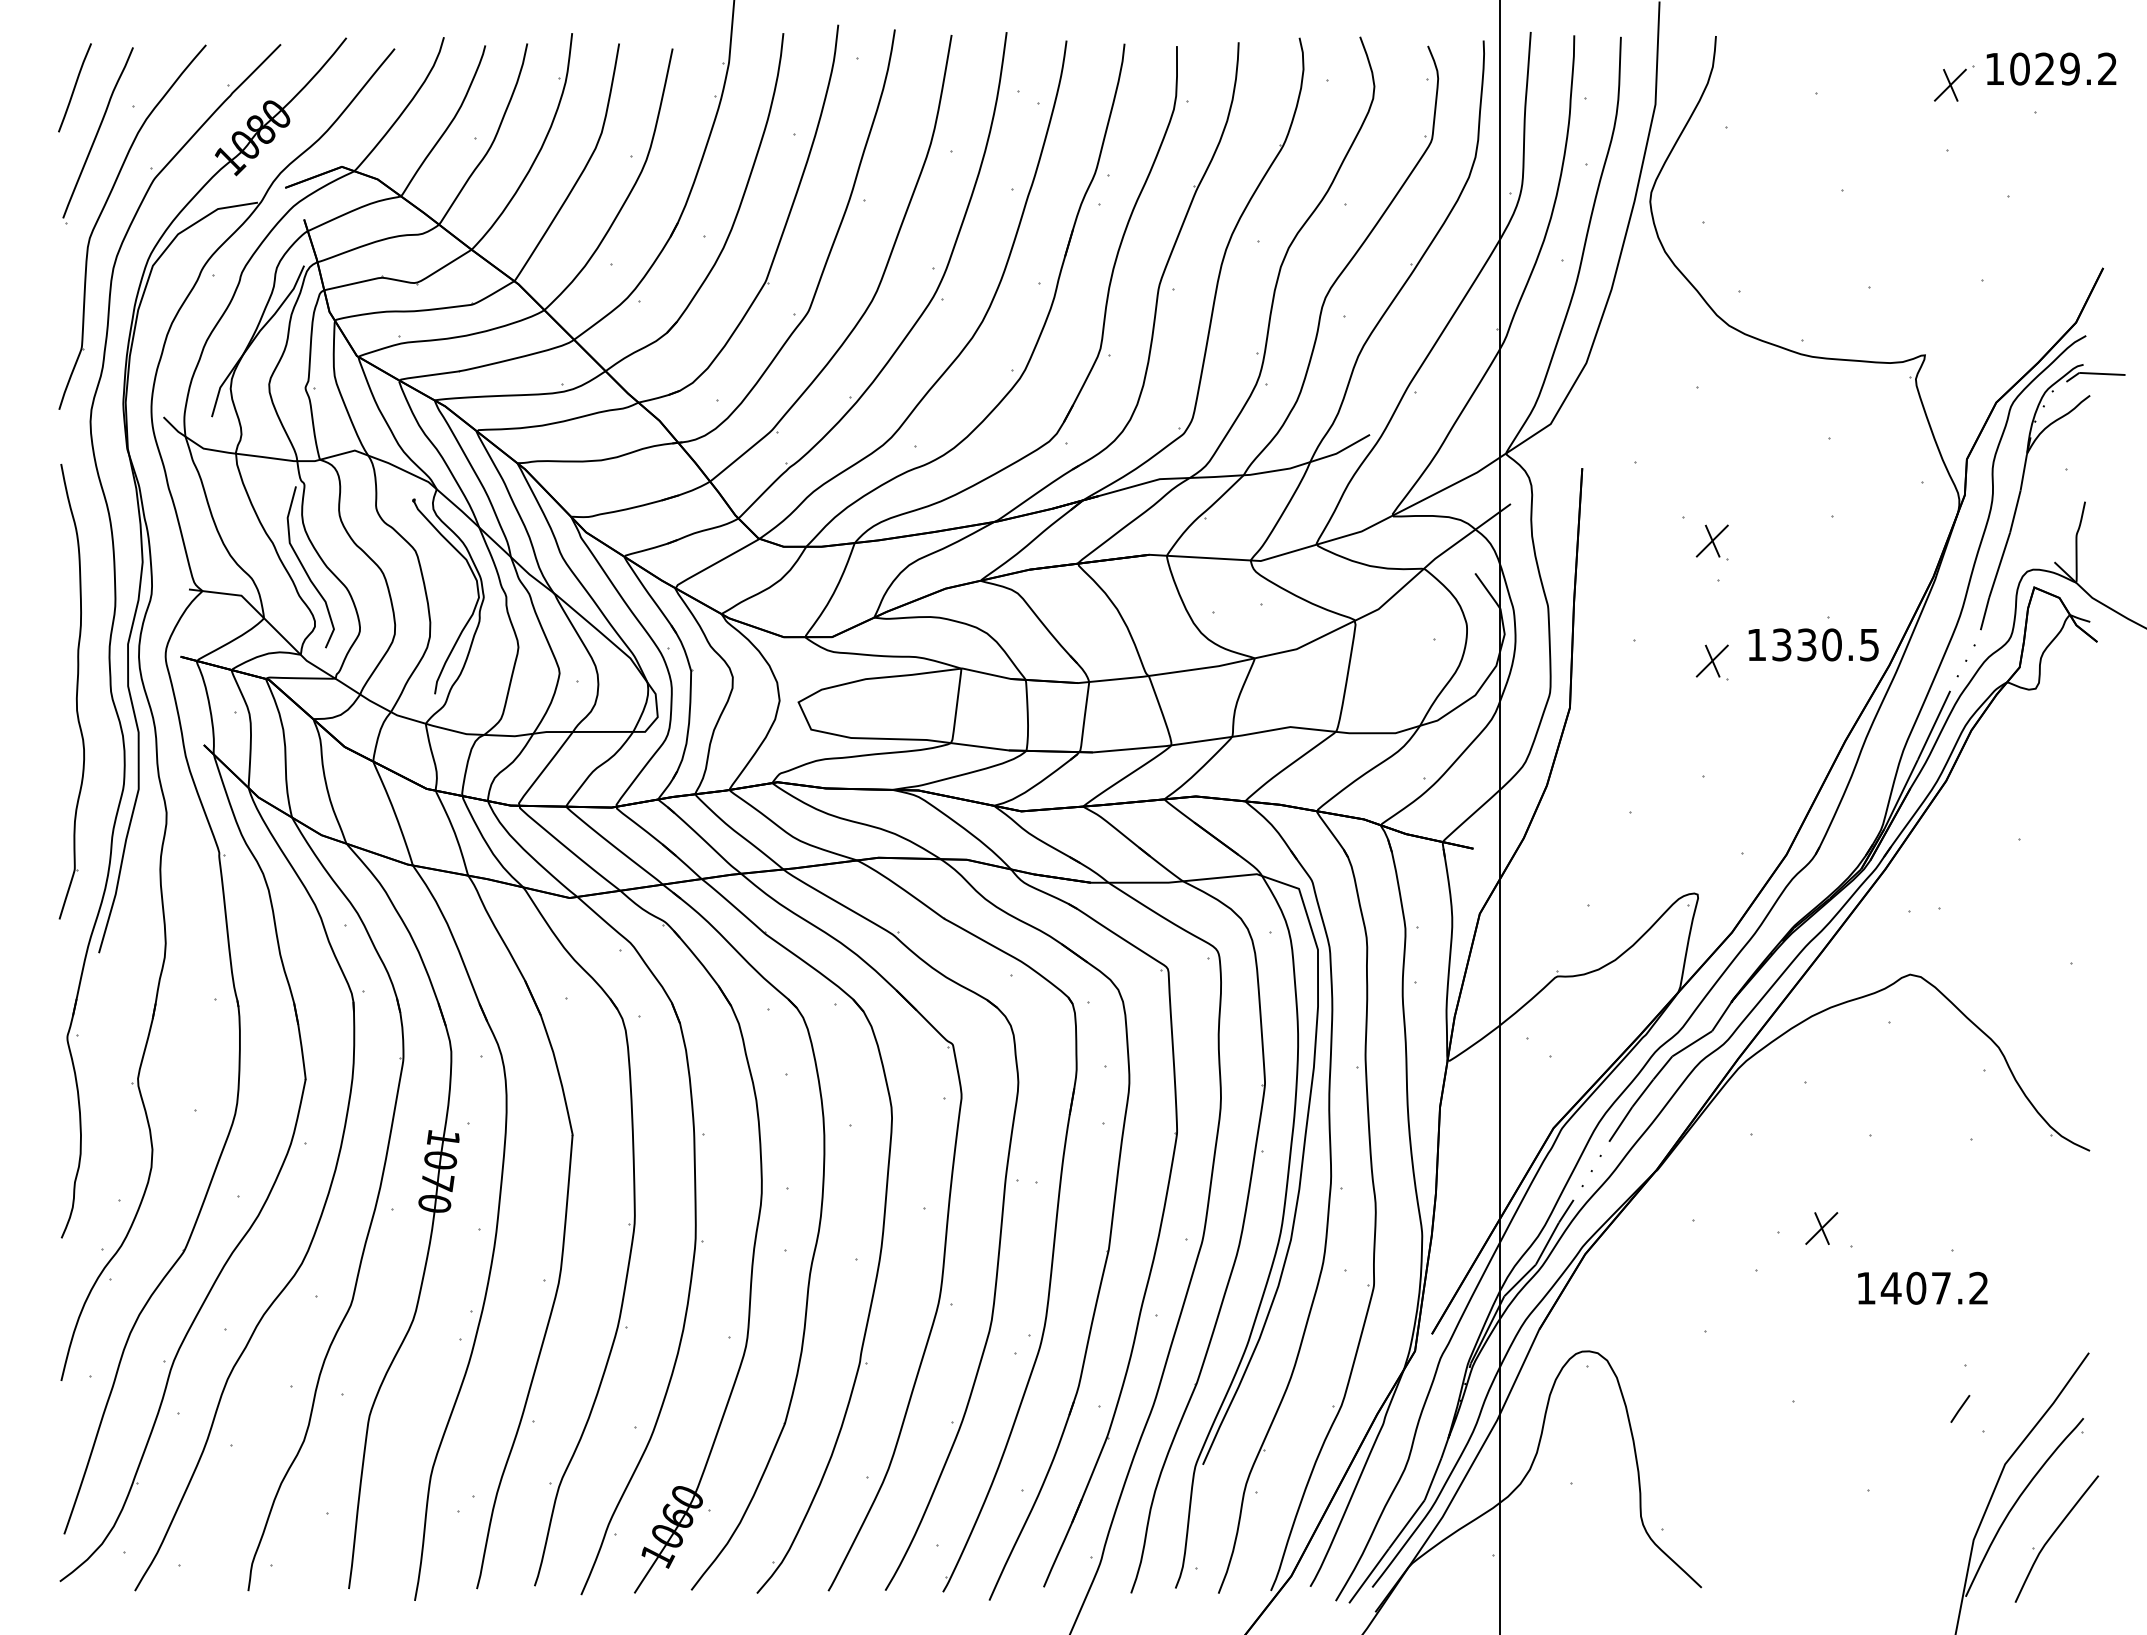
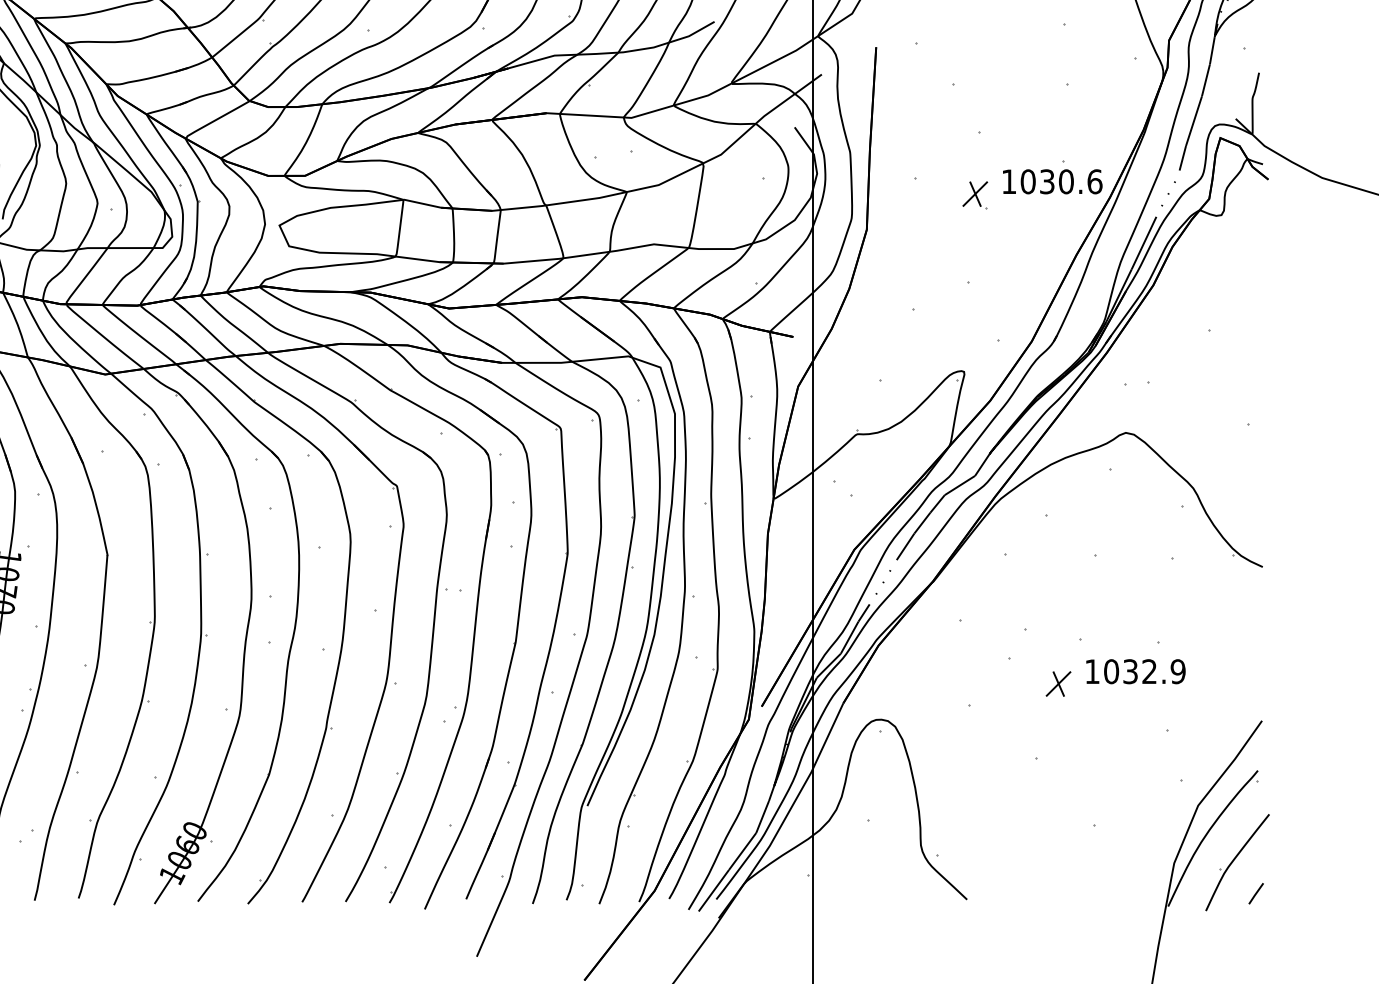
part: (1711, 542) -> (974, 103), removed
text: (1825, 644) -> (1061, 181), 1330.5 -> 1030.6
part: (1821, 1228) -> (1058, 684), moved
text: (1934, 1287) -> (1144, 671), 1407.2 -> 1032.9
line: (1960, 1408) -> (1256, 893), moved

